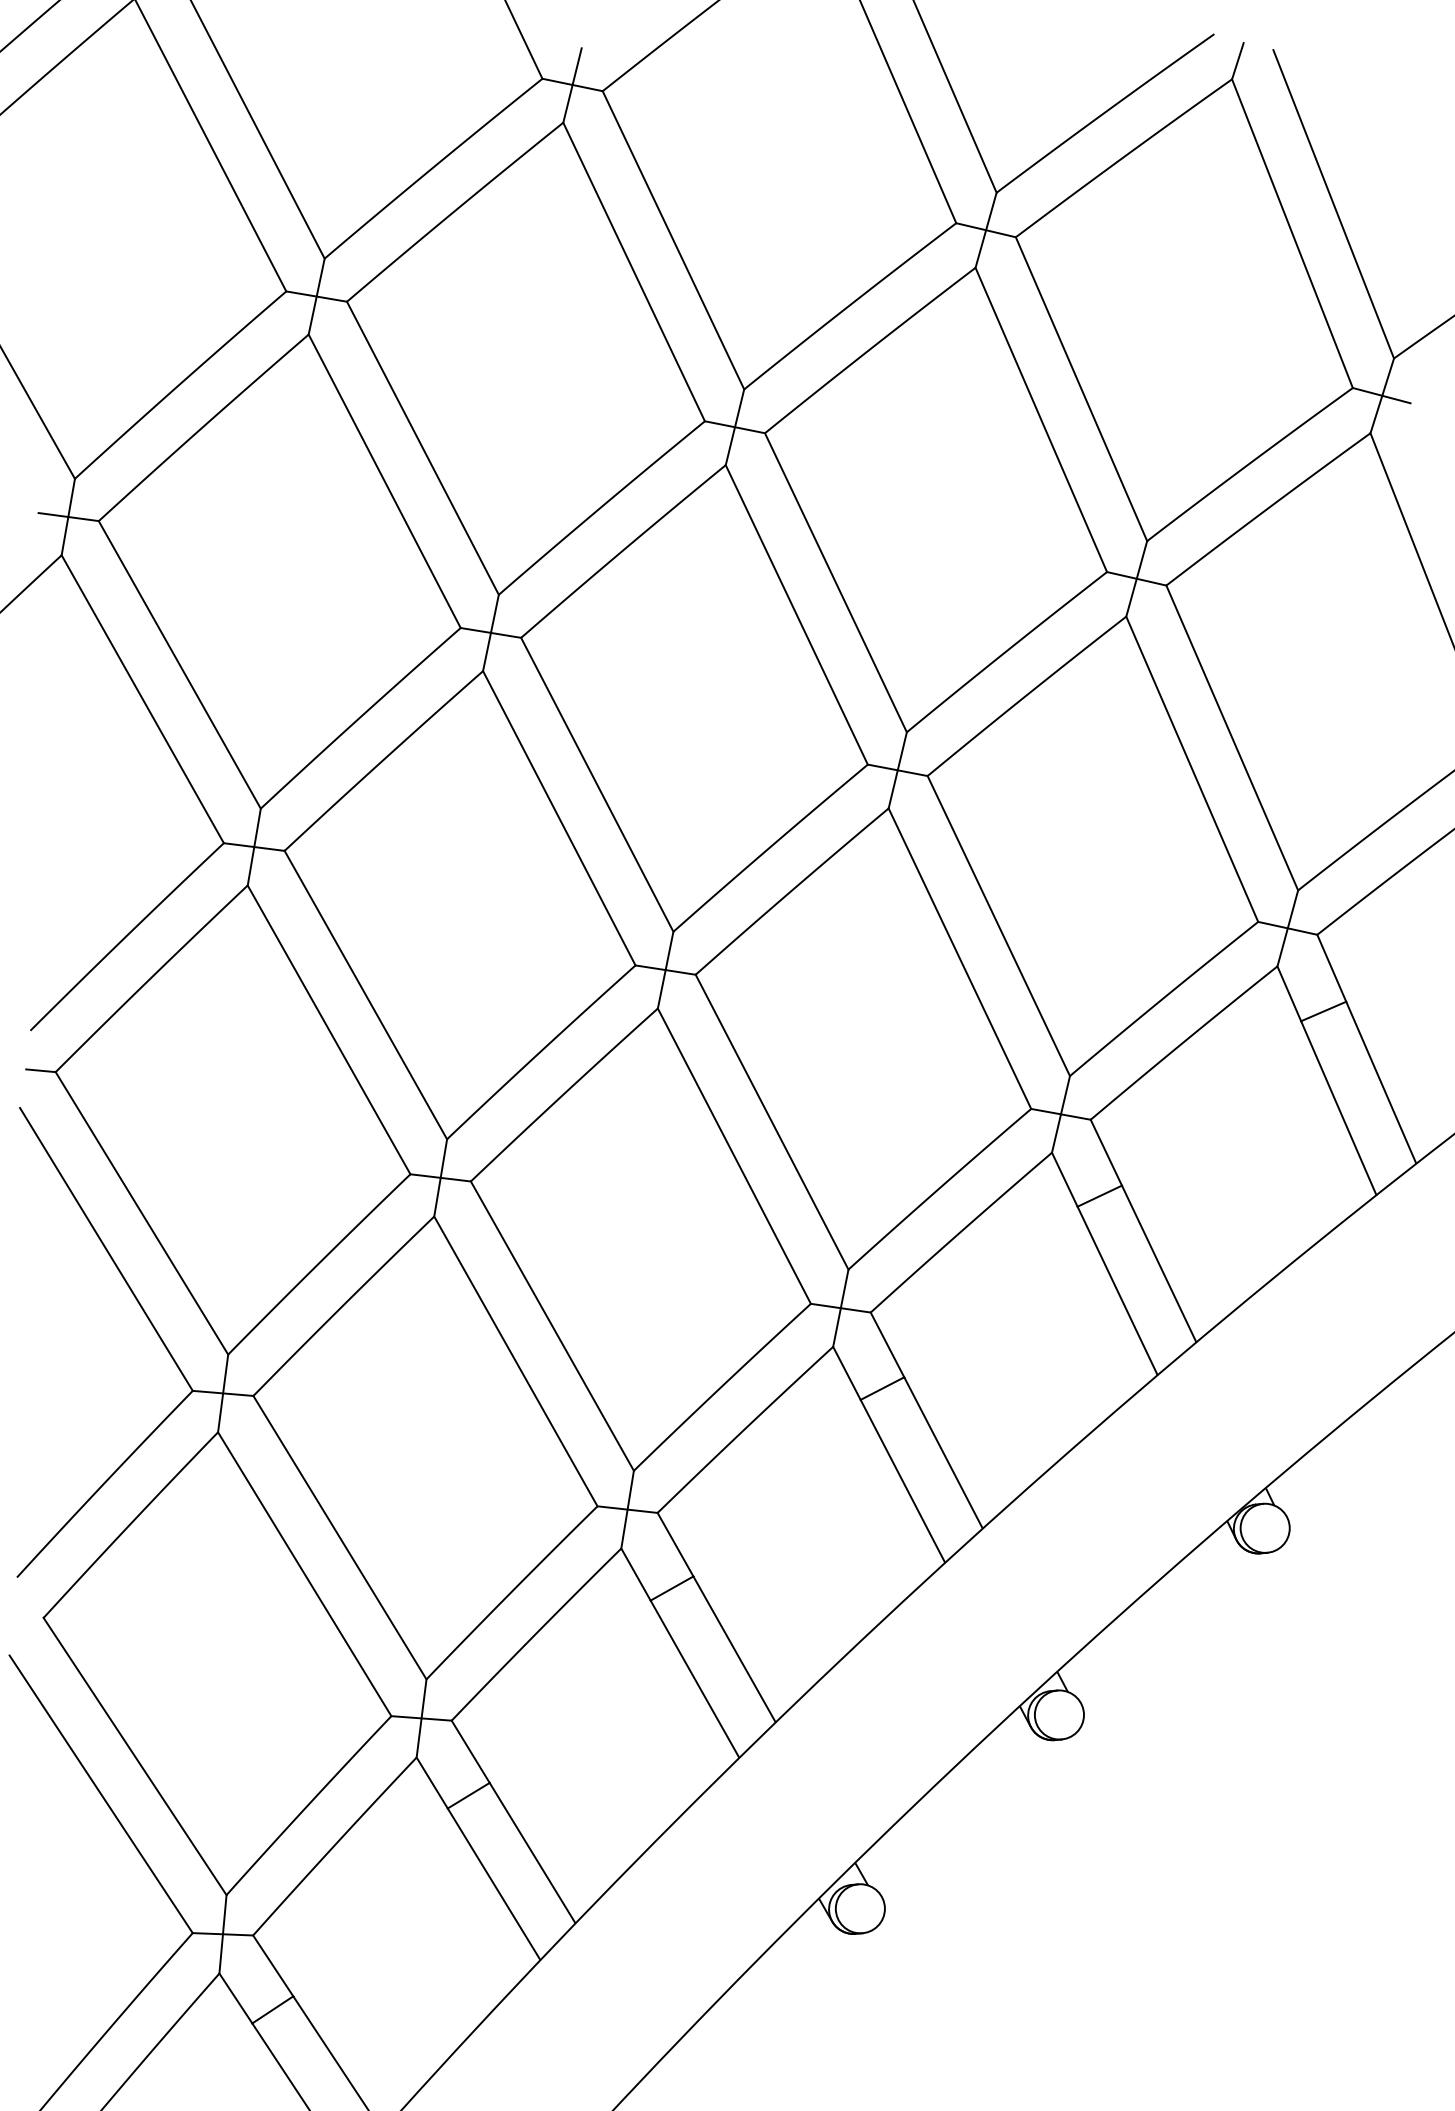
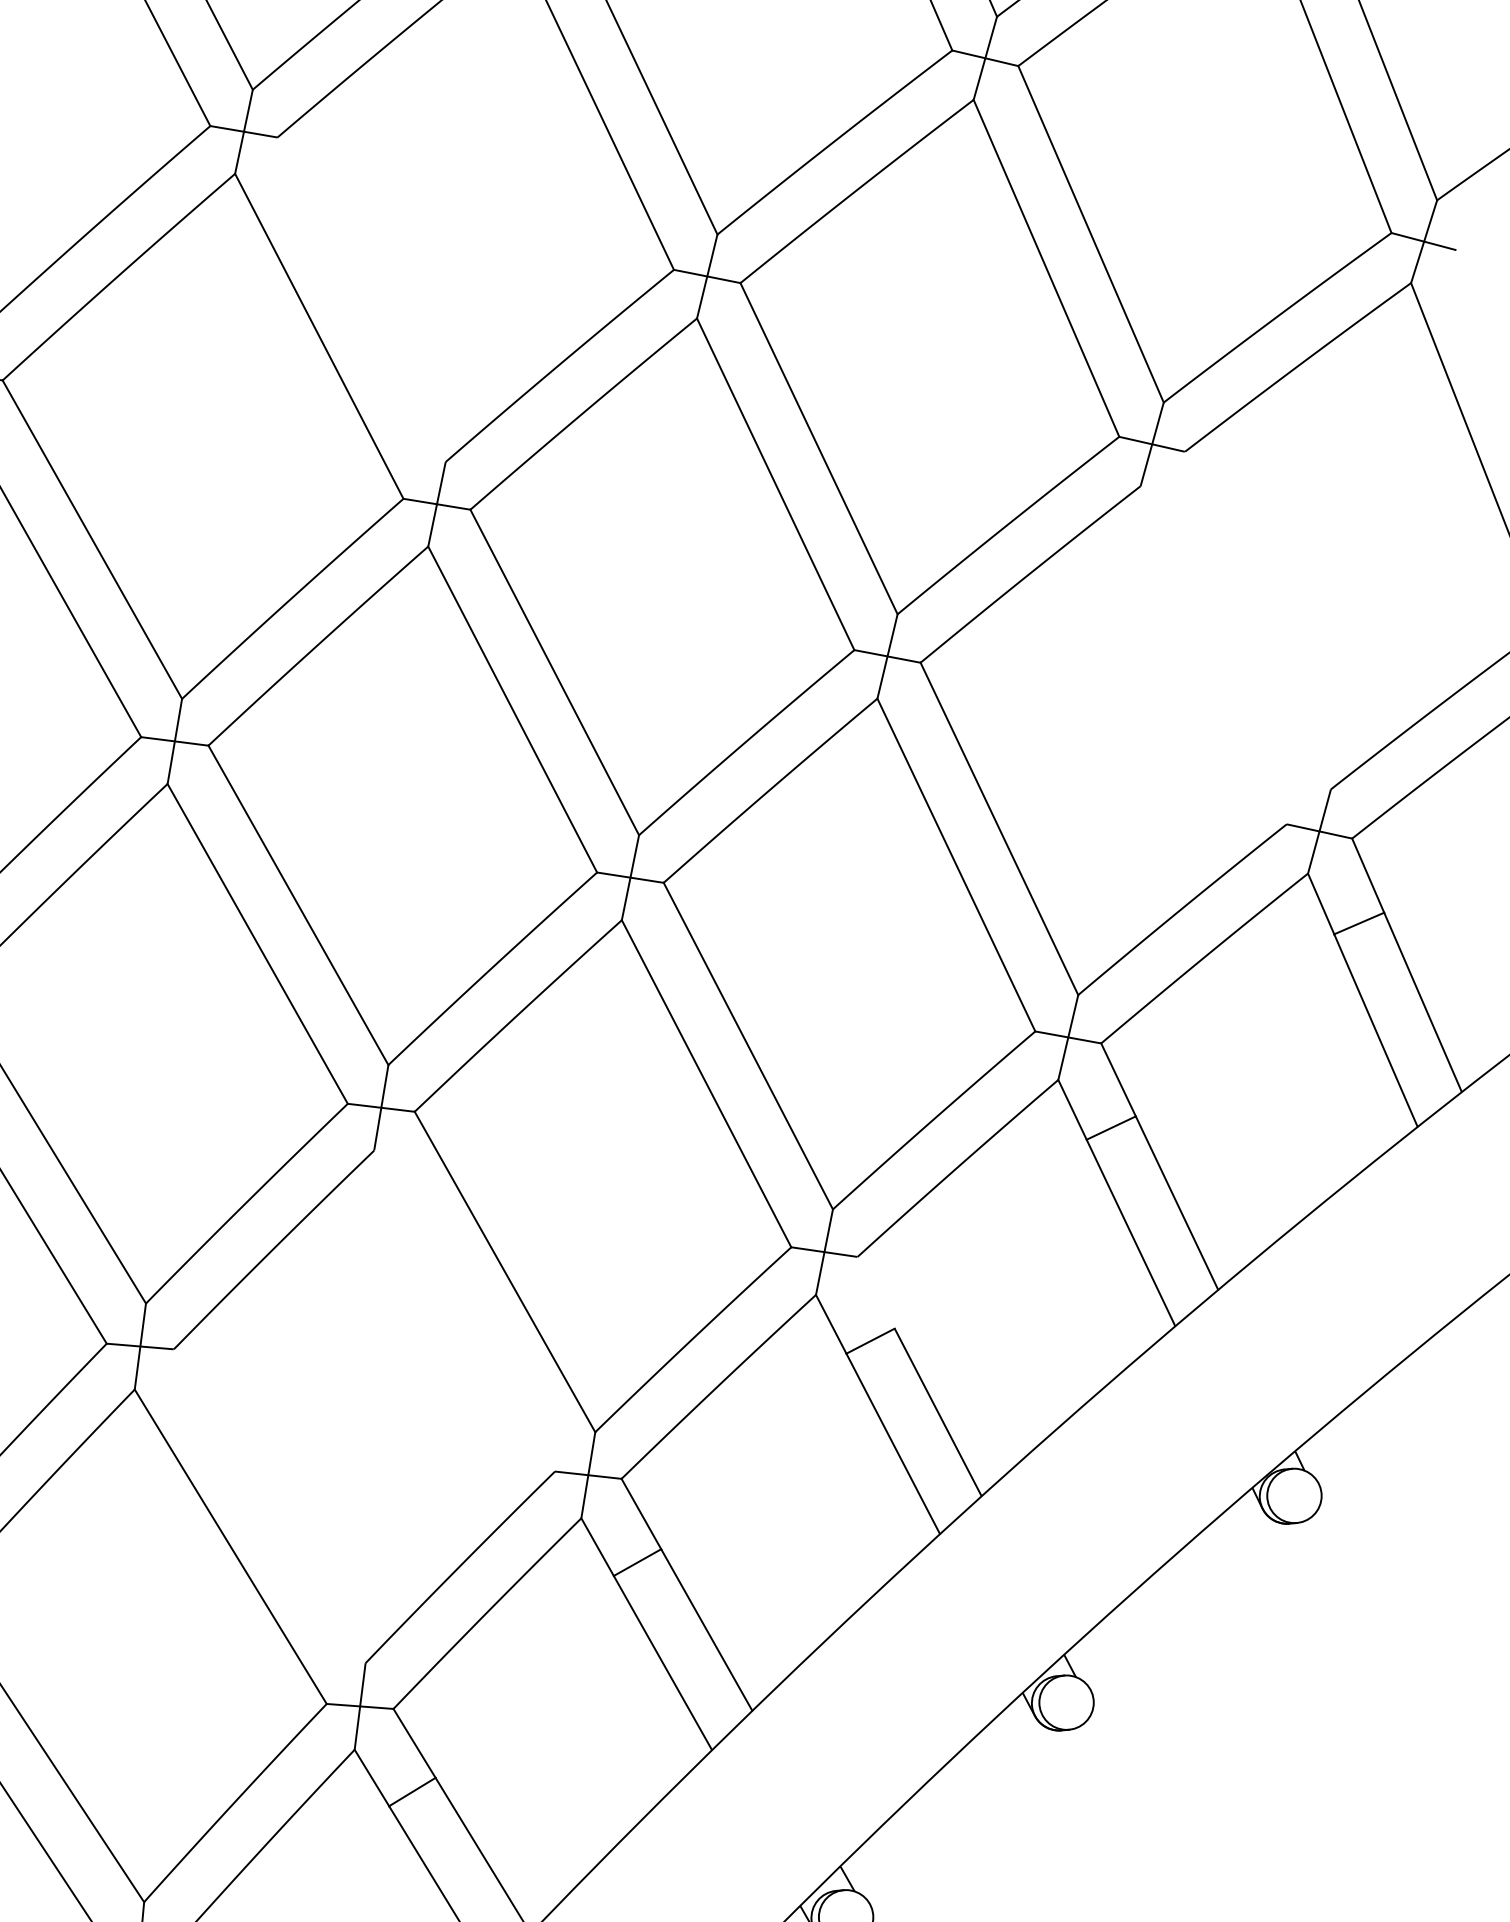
line: (422, 447) -> (361, 298), removed
line: (1232, 737) -> (1258, 620), removed
line: (1192, 768) -> (1213, 654), removed
line: (887, 1344) -> (876, 1292), removed
line: (515, 1361) -> (464, 1311), removed
line: (339, 1537) -> (269, 1506), removed

